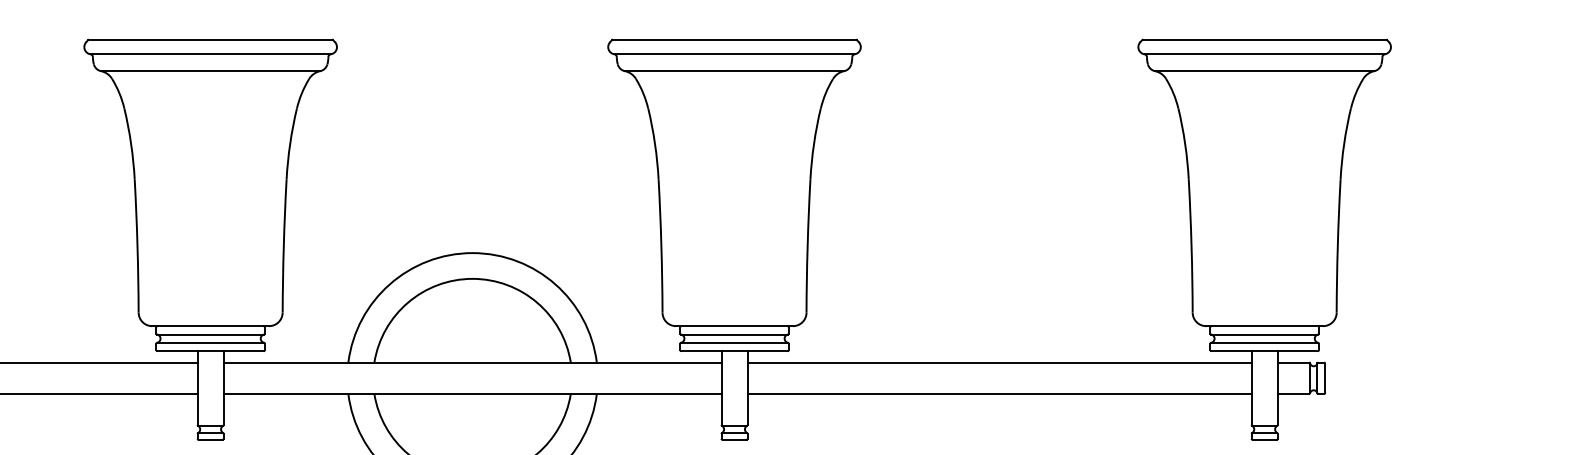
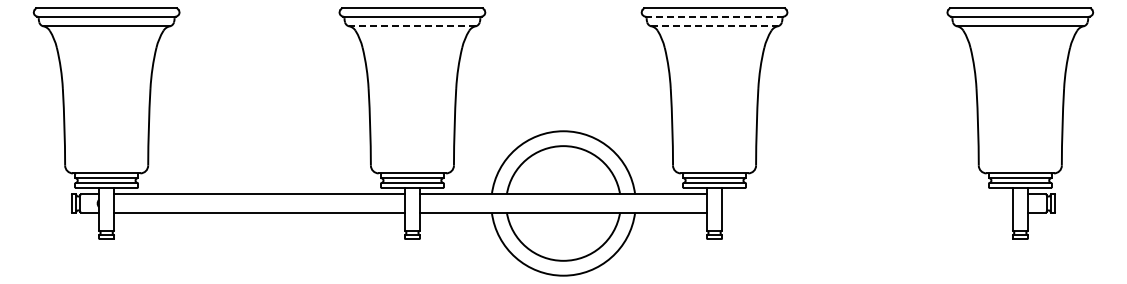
line: (736, 54) -> (715, 16), solid -> dashed
line: (209, 71) -> (411, 26), solid -> dashed
line: (736, 71) -> (715, 26), solid -> dashed
line: (999, 362) -> (867, 194), removed
line: (999, 393) -> (867, 212), removed

